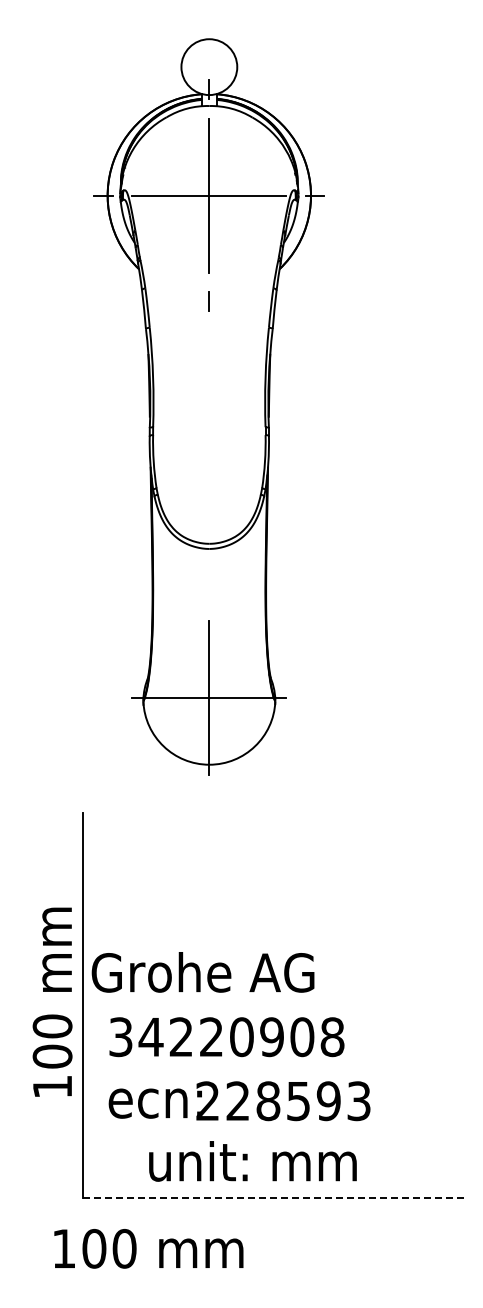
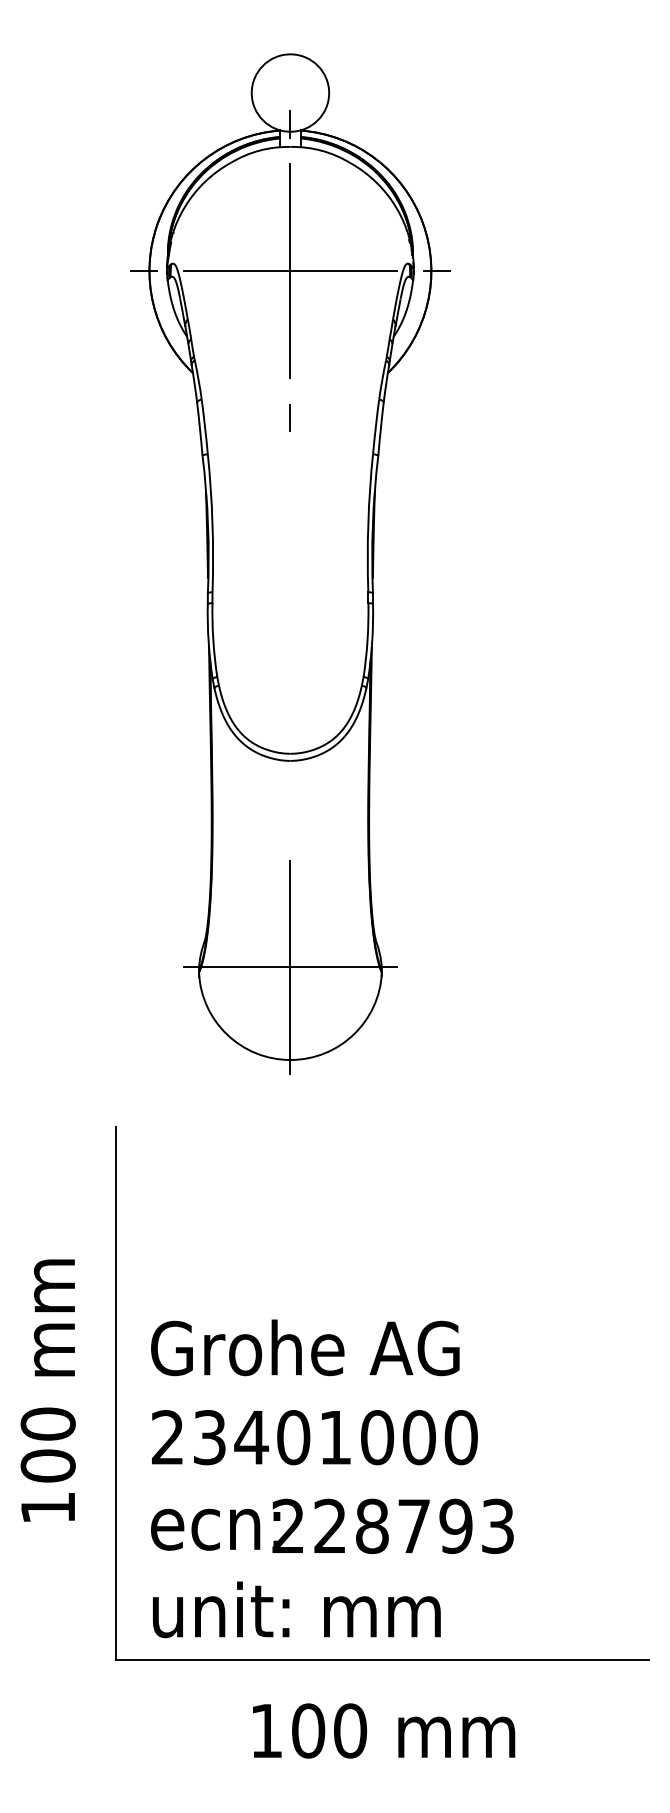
text: (202, 972) -> (304, 1347), moved
text: (52, 1001) -> (48, 1389), moved
text: (226, 1037) -> (314, 1438), 34220908 -> 23401000
text: (298, 1101) -> (414, 1526), 228593 -> 228793
text: (252, 1161) -> (296, 1609), moved
line: (275, 1197) -> (382, 1659), dashed -> solid
text: (148, 1248) -> (383, 1730), moved

